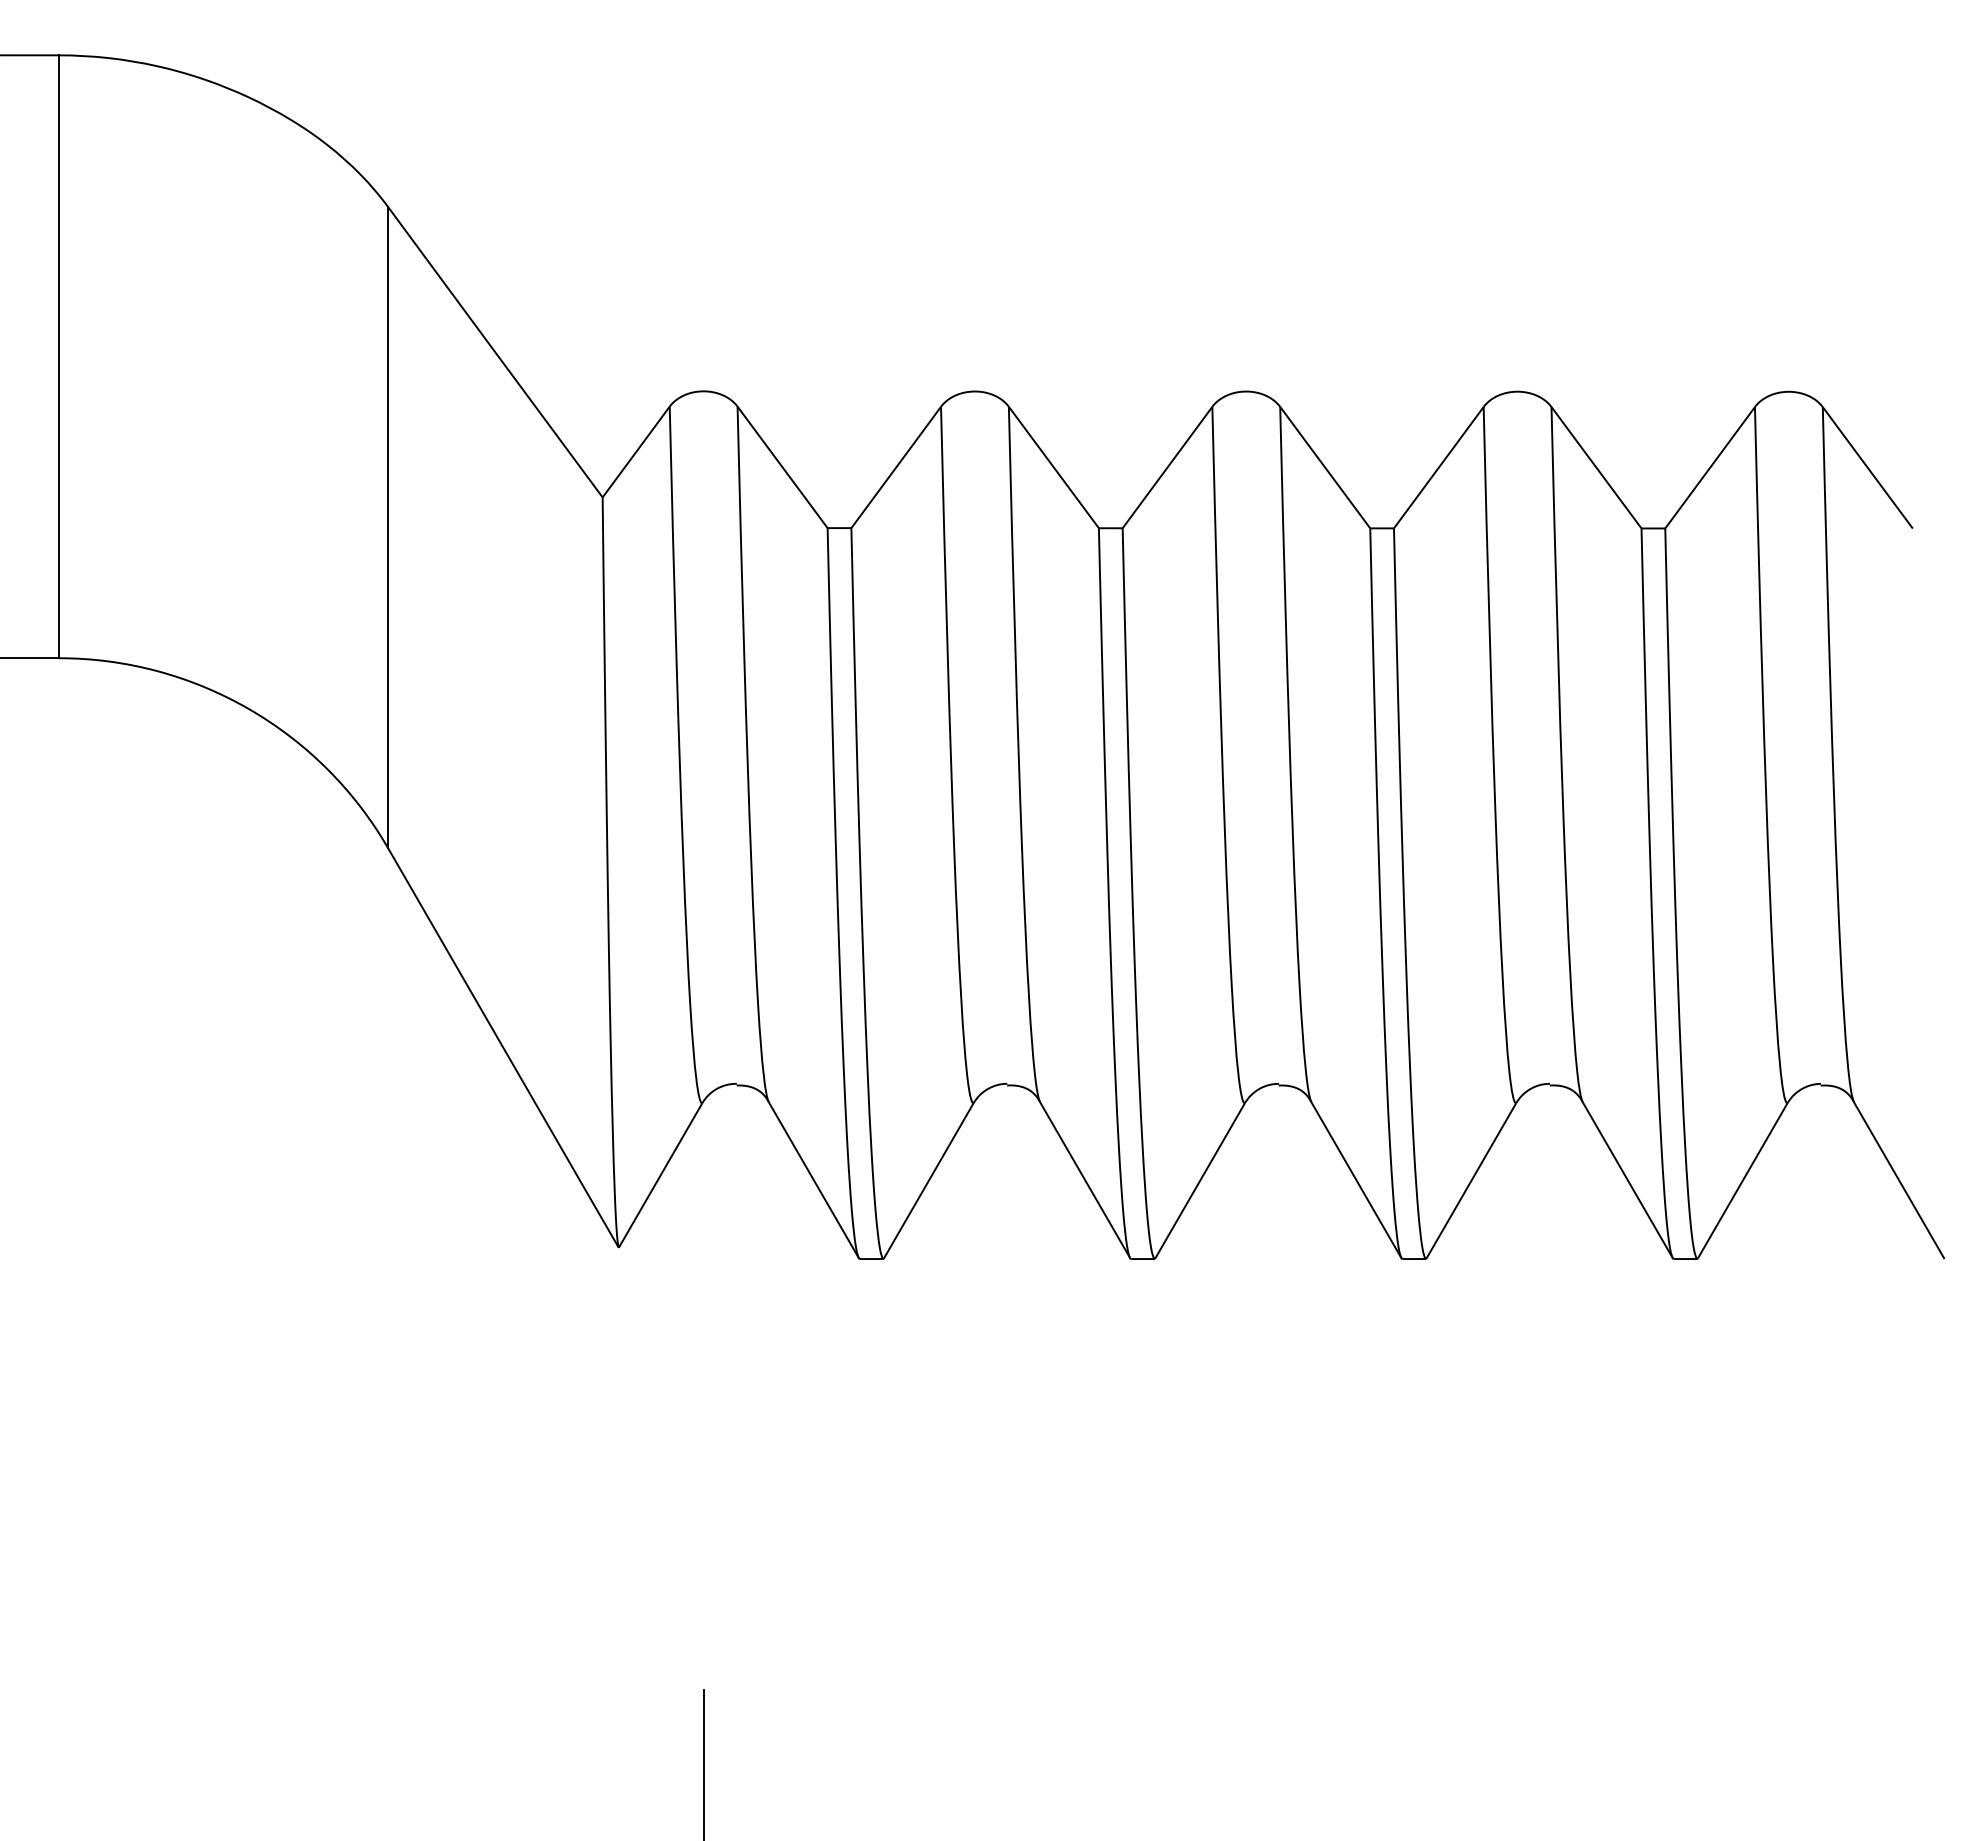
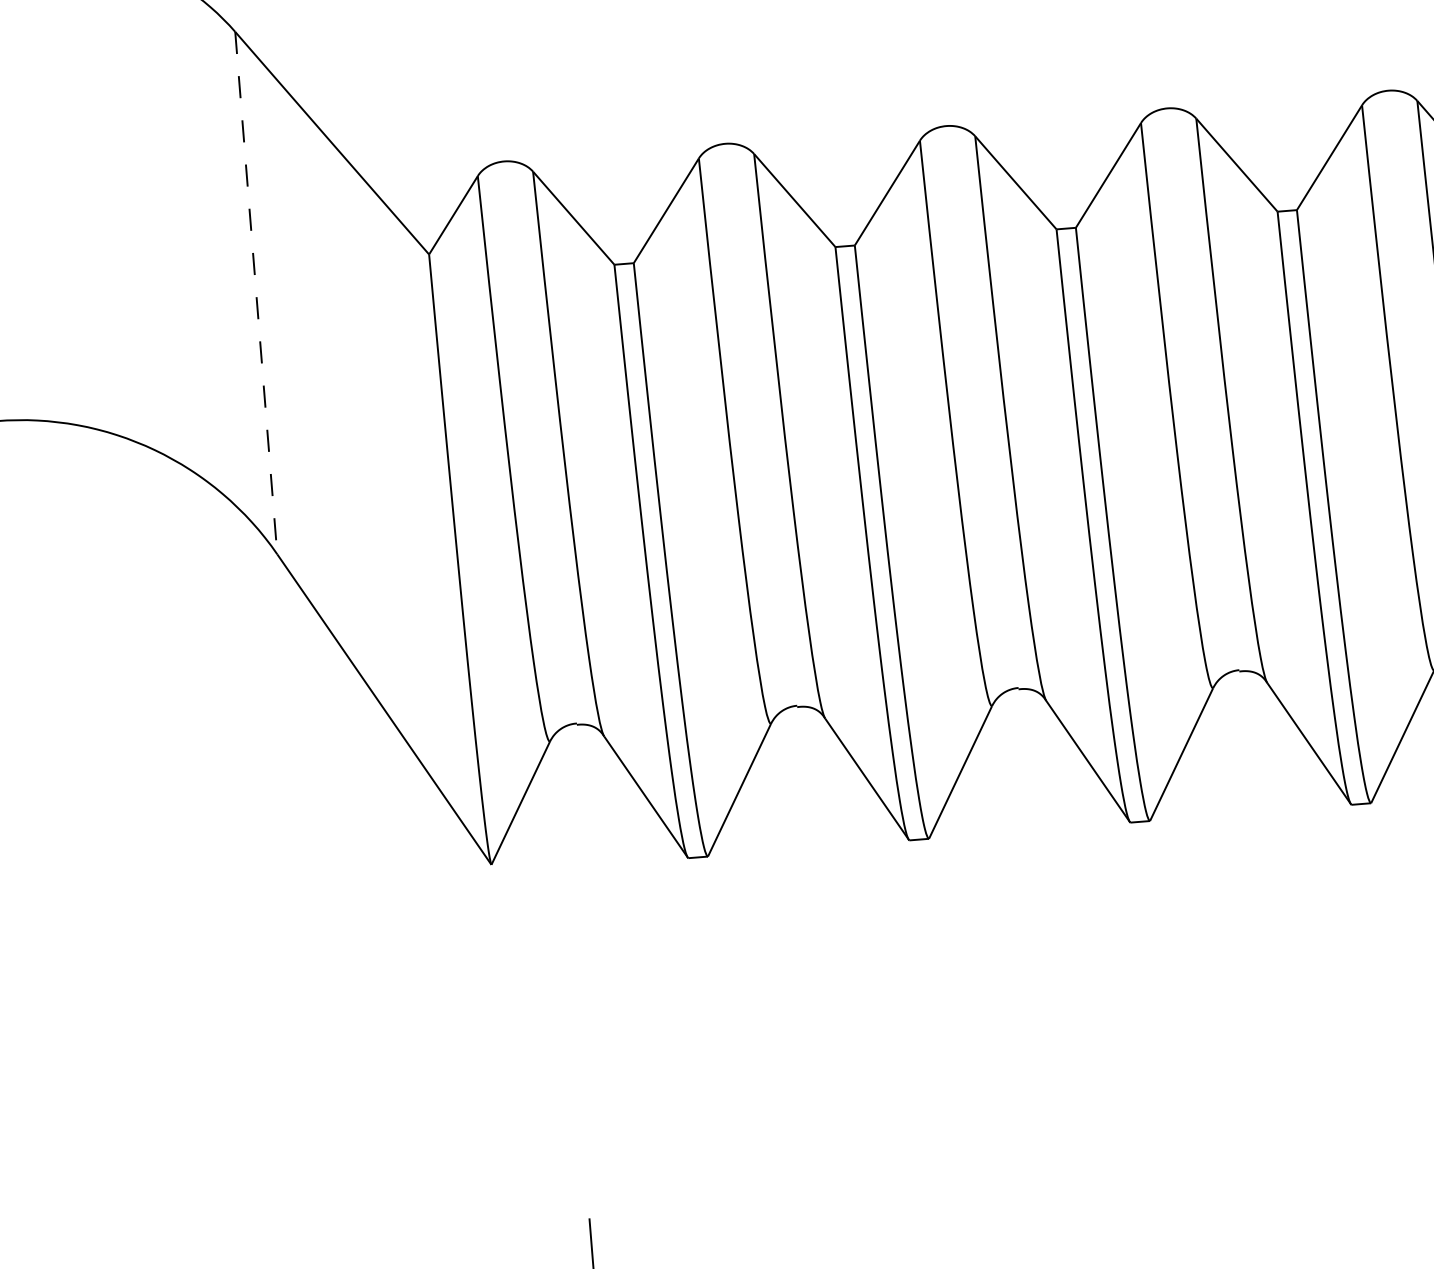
line: (388, 527) -> (256, 293), solid -> dashed

